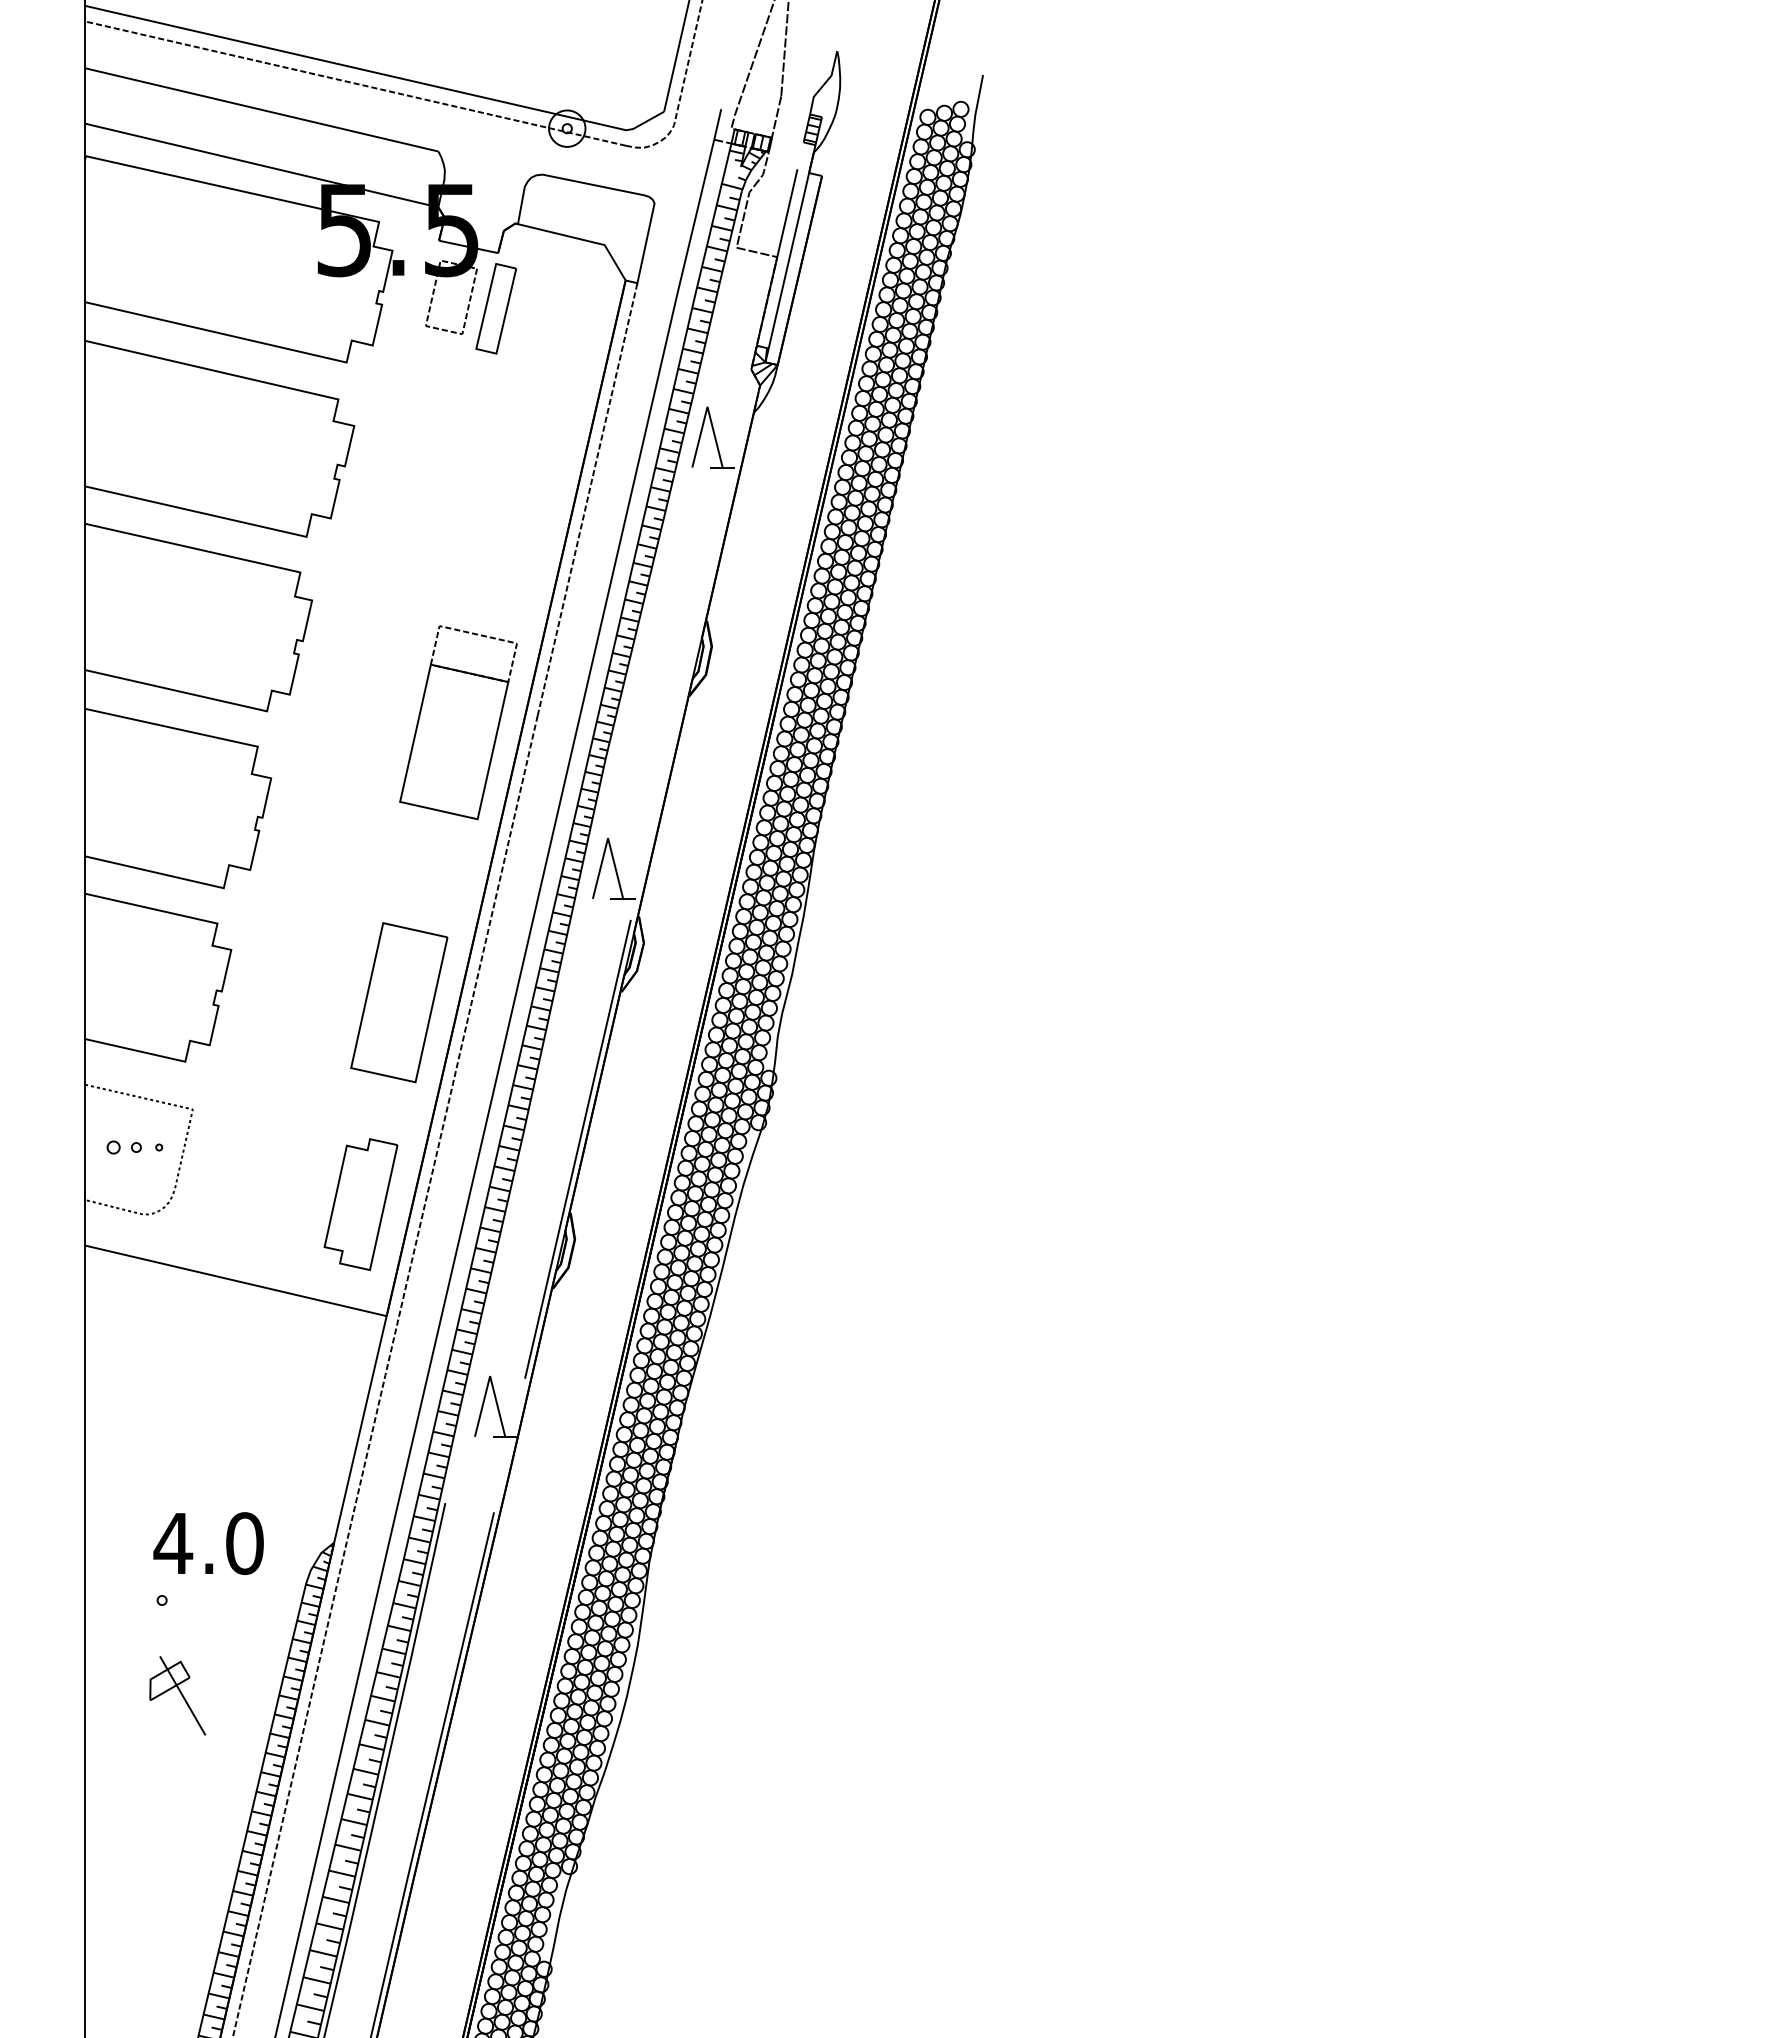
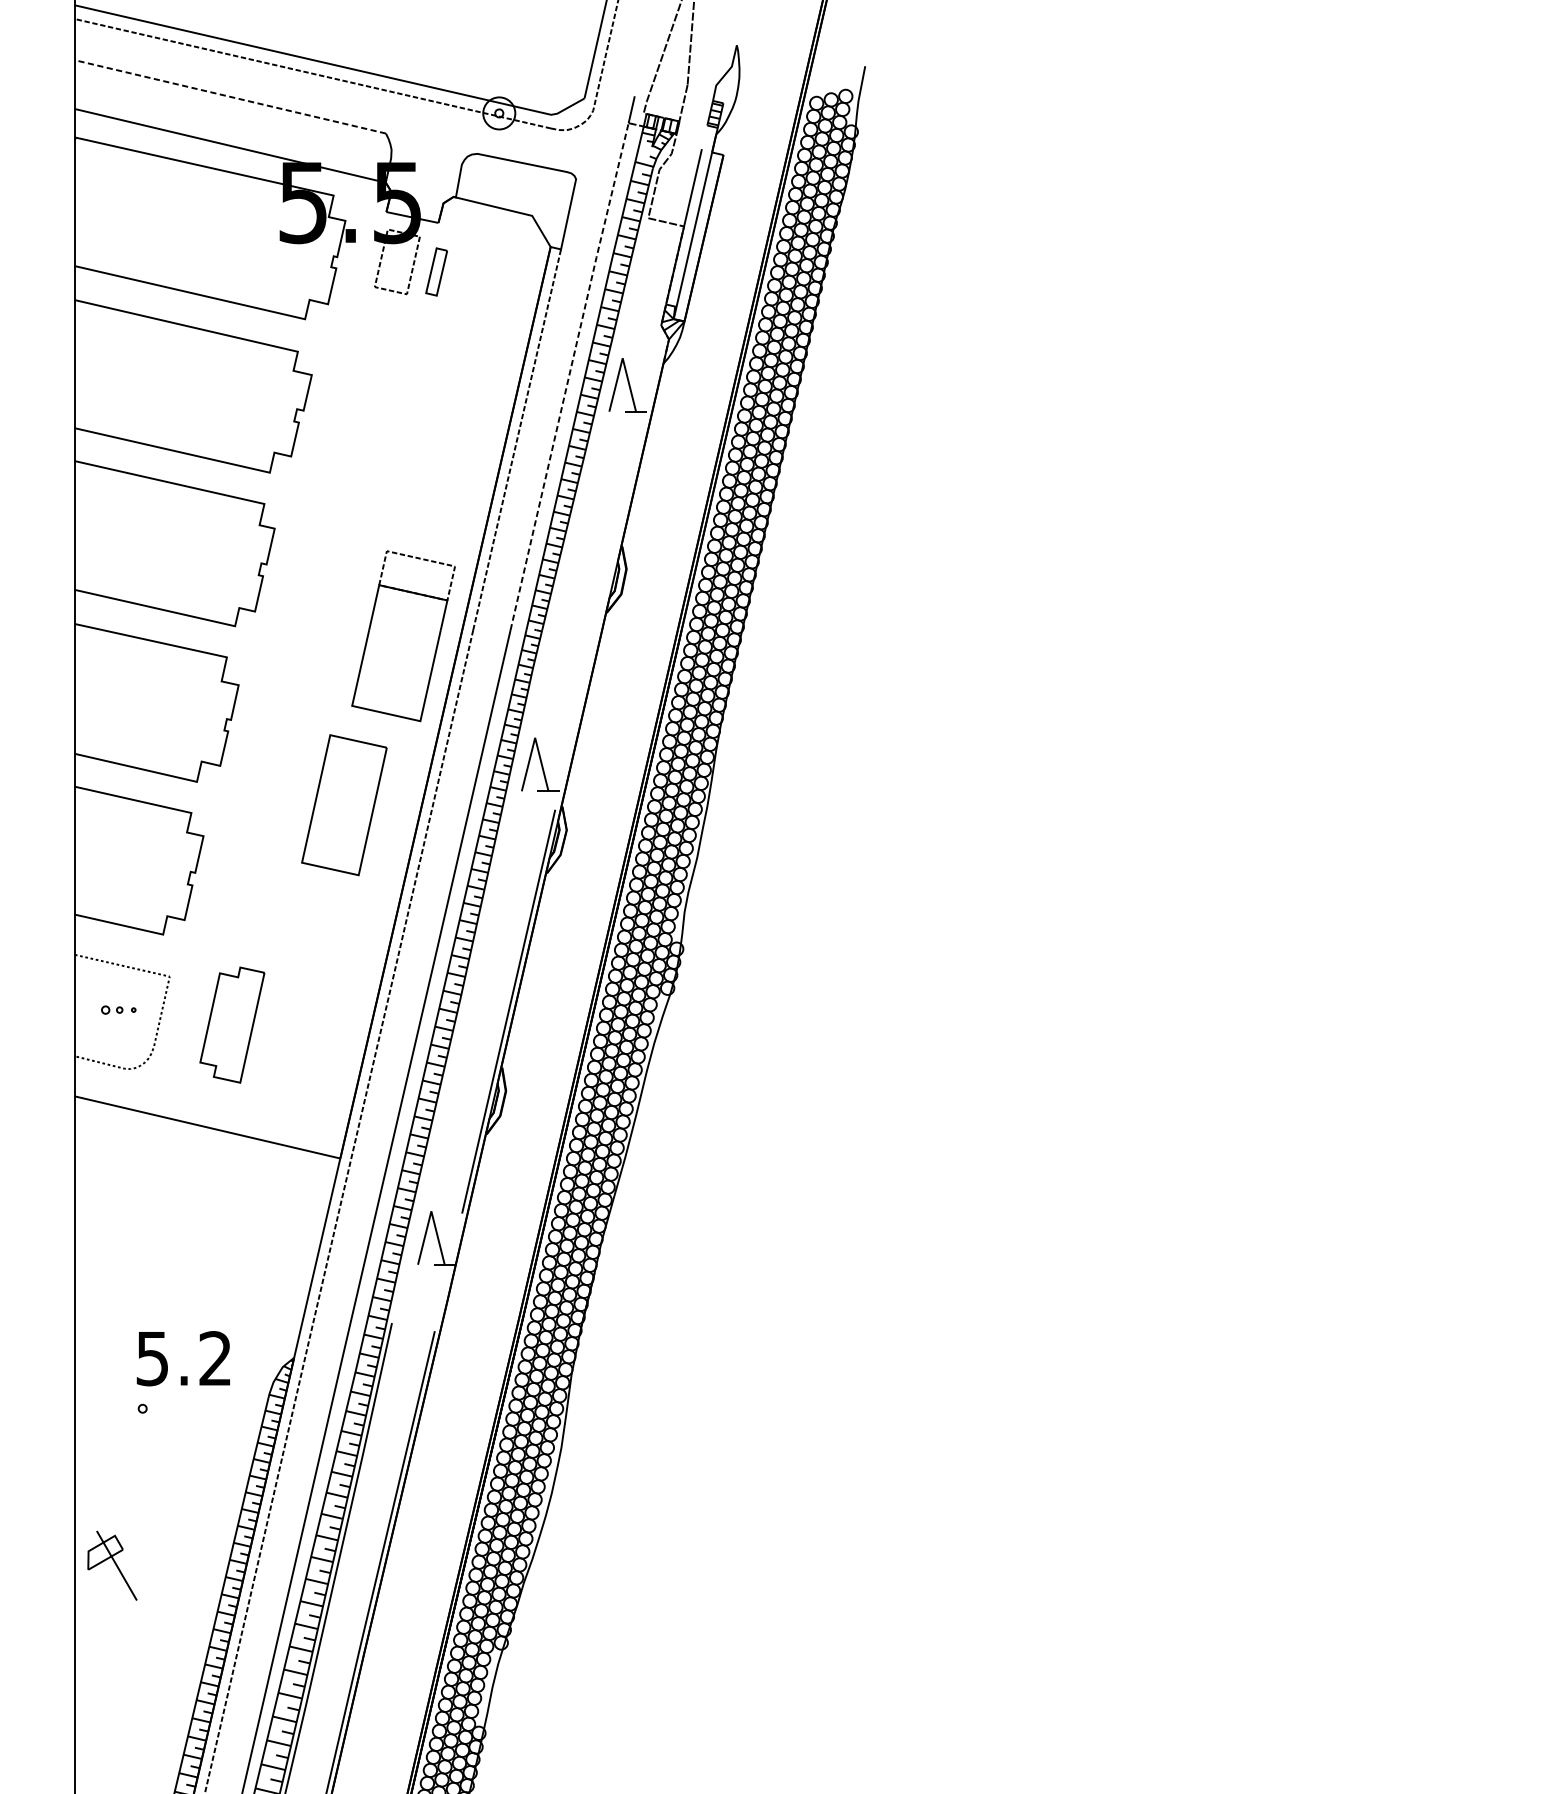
line: (261, 109) -> (230, 96), solid -> dashed
part: (495, 308) -> (436, 271), size x0.6
line: (646, 426) -> (569, 375), solid -> dashed
part: (399, 1002) -> (344, 805), moved
part: (134, 1147) -> (118, 1010), size x0.7
part: (360, 1204) -> (231, 1025), moved
text: (208, 1543) -> (183, 1358), 4.0 -> 5.2
part: (177, 1695) -> (112, 1565), moved

